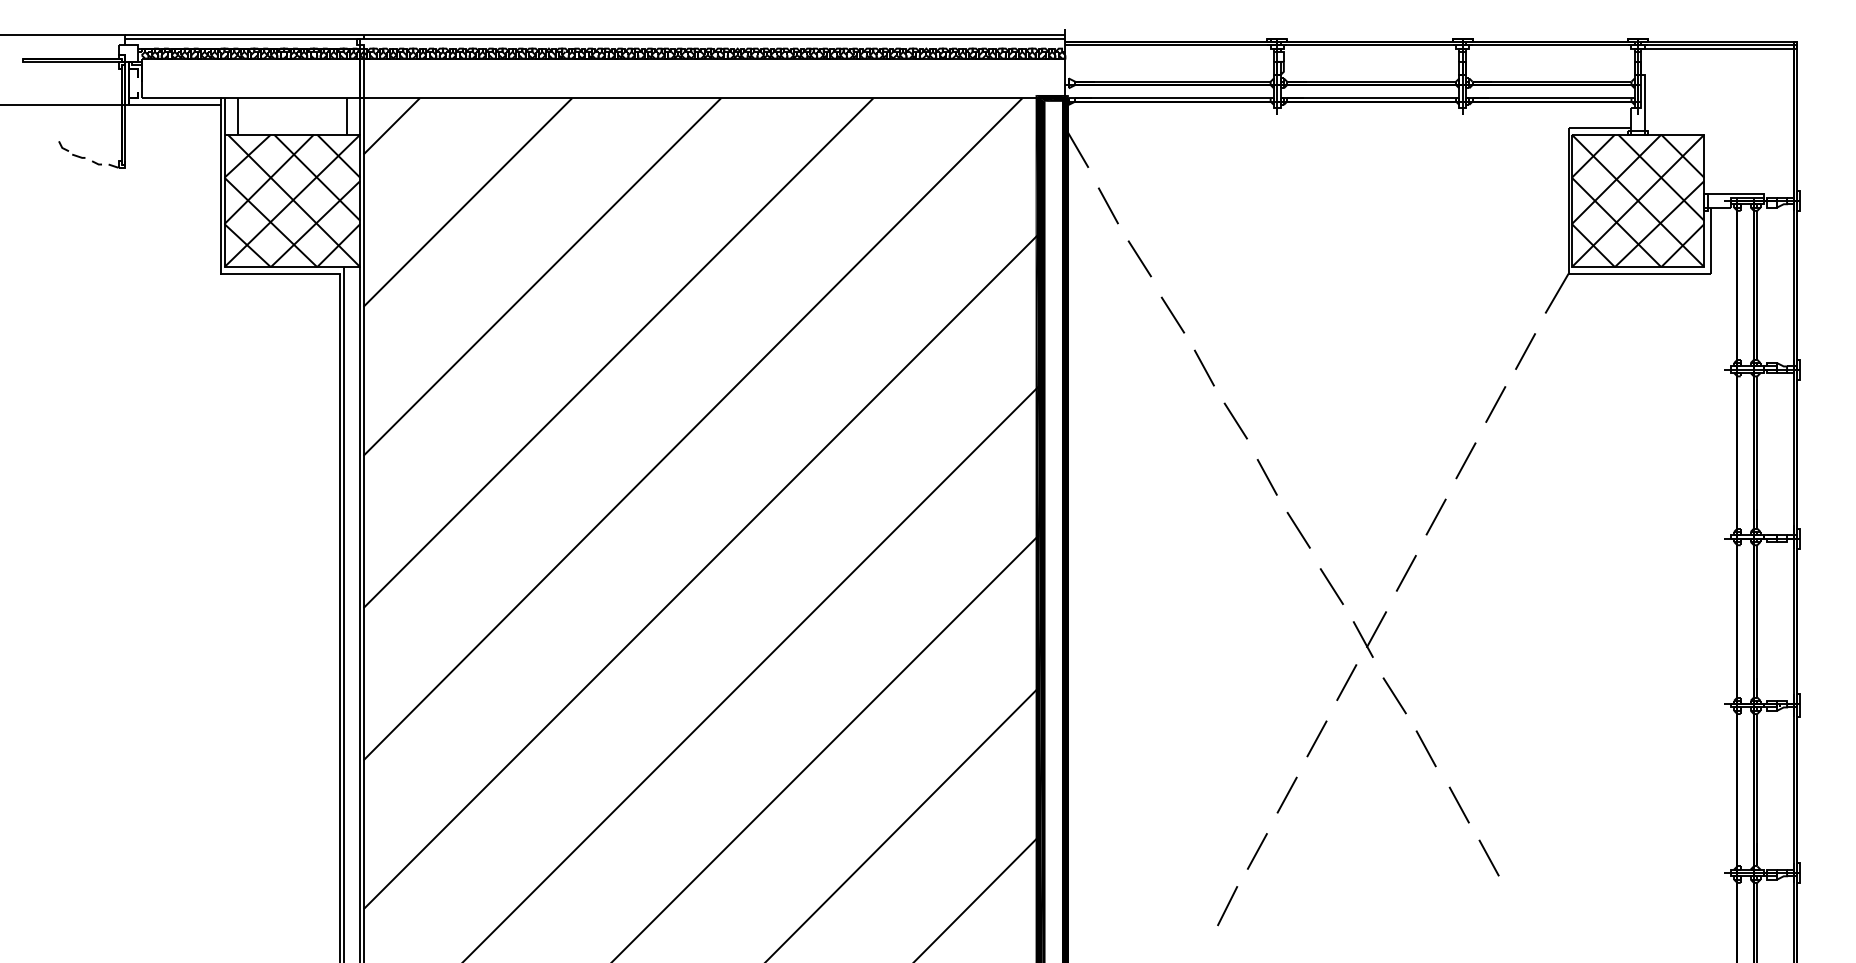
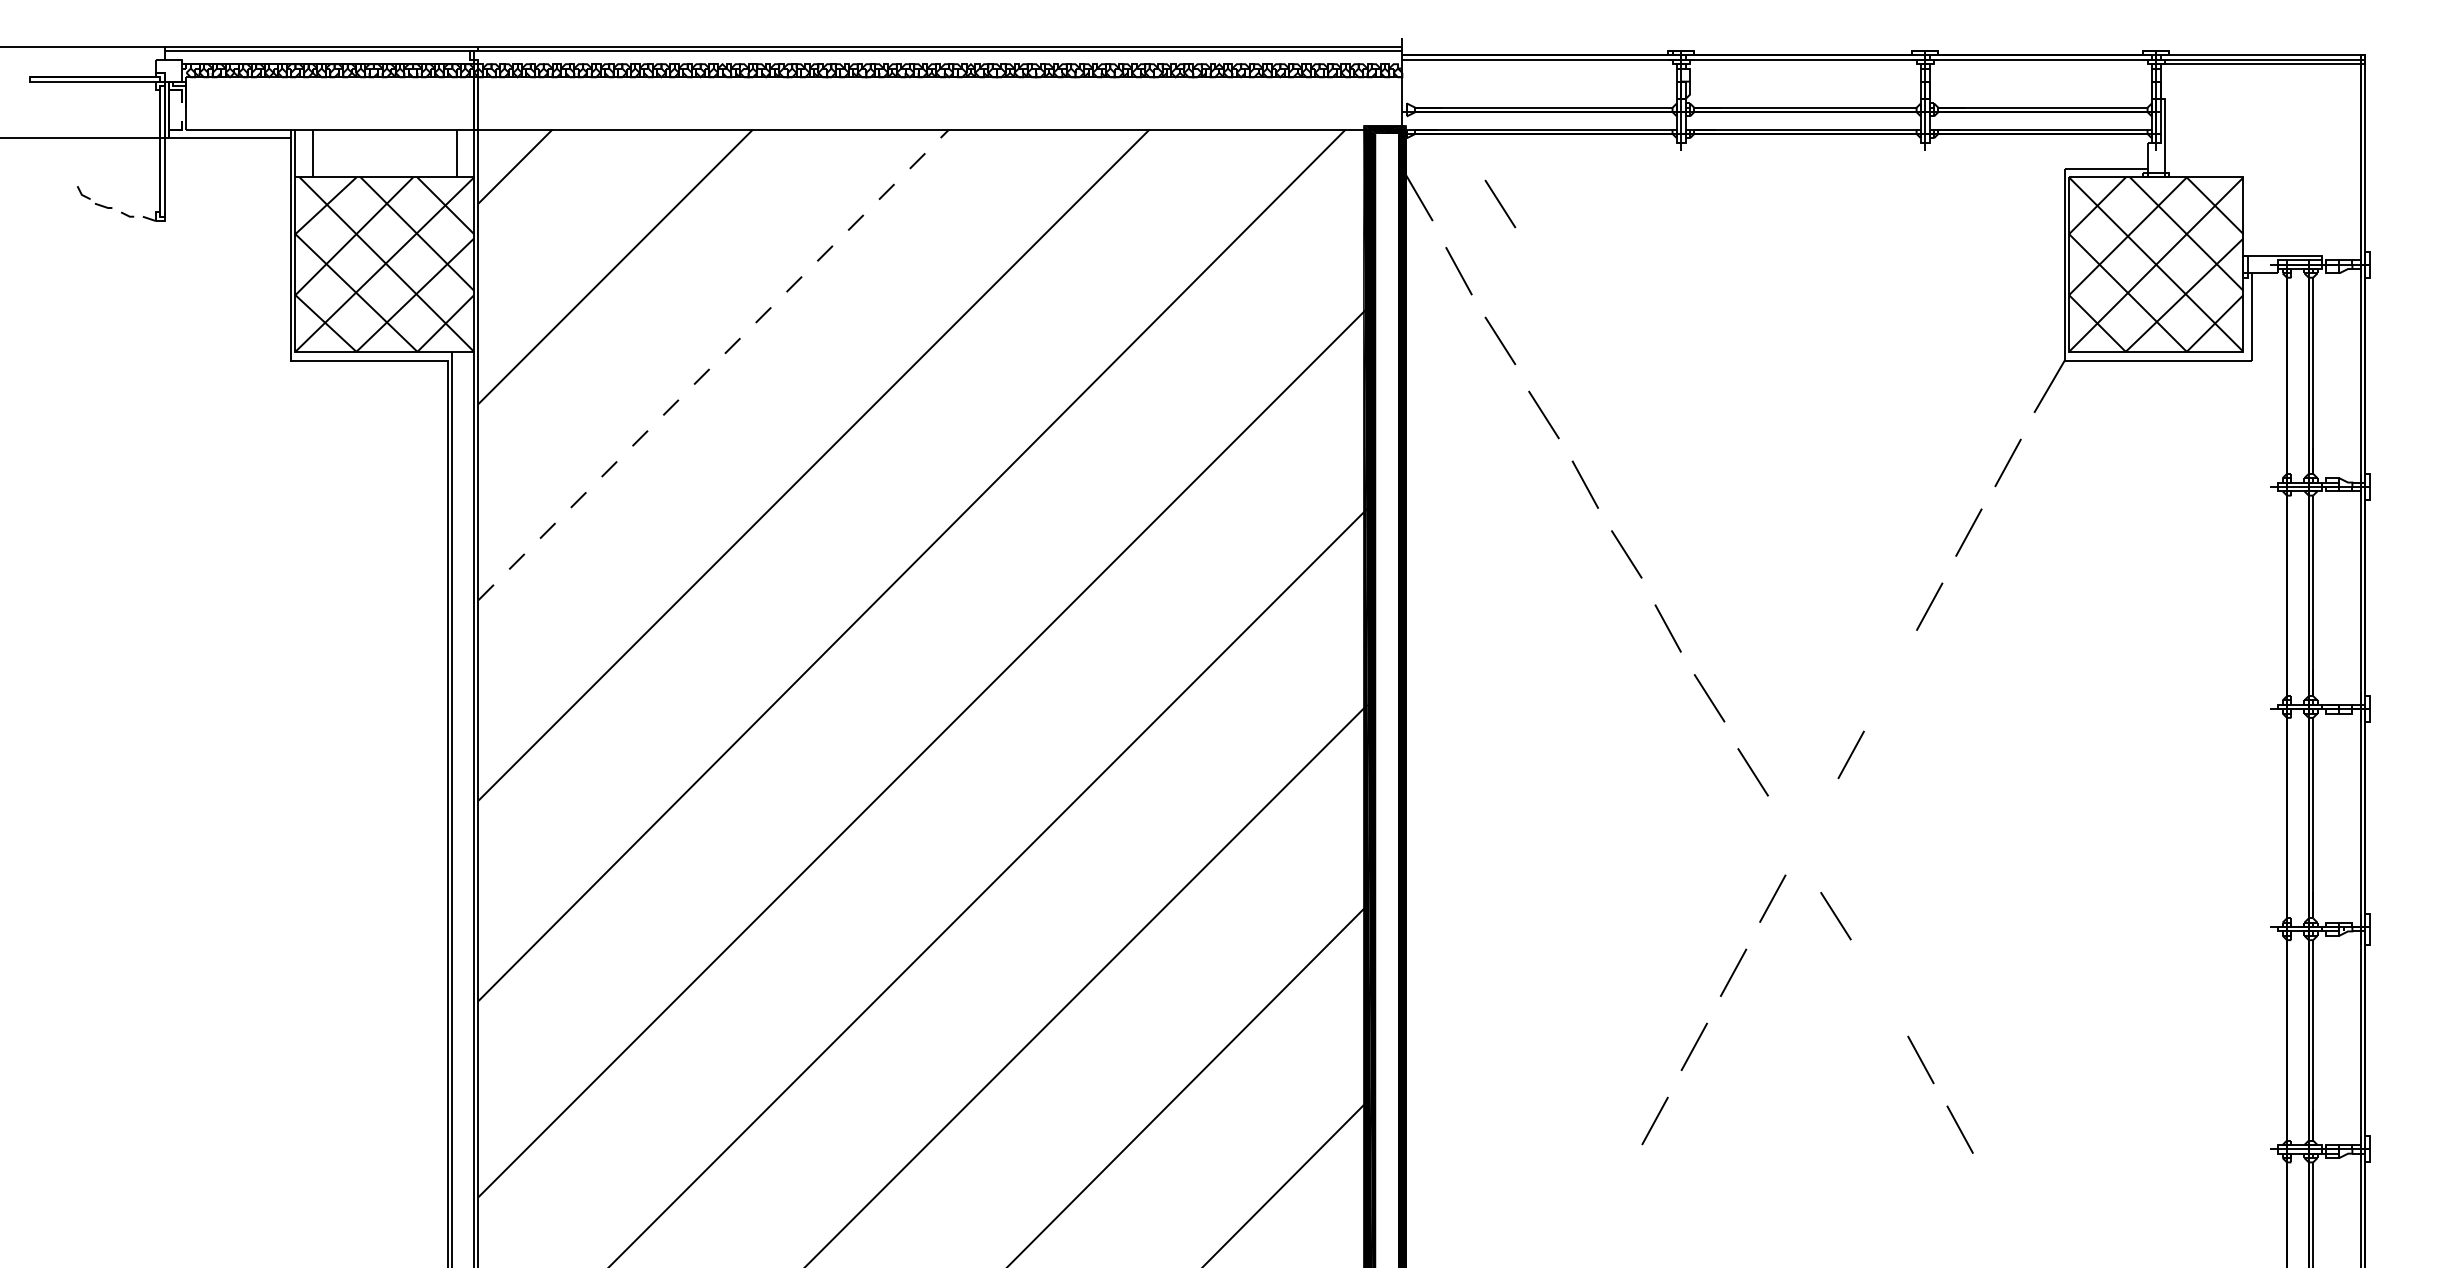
line: (1139, 154) -> (1499, 203), added
line: (542, 277) -> (714, 365), solid -> dashed
line: (1435, 516) -> (1889, 680), removed
part: (1369, 634) -> (1802, 835), removed
line: (1425, 748) -> (1876, 985), removed
line: (1227, 906) -> (1615, 1193), removed

